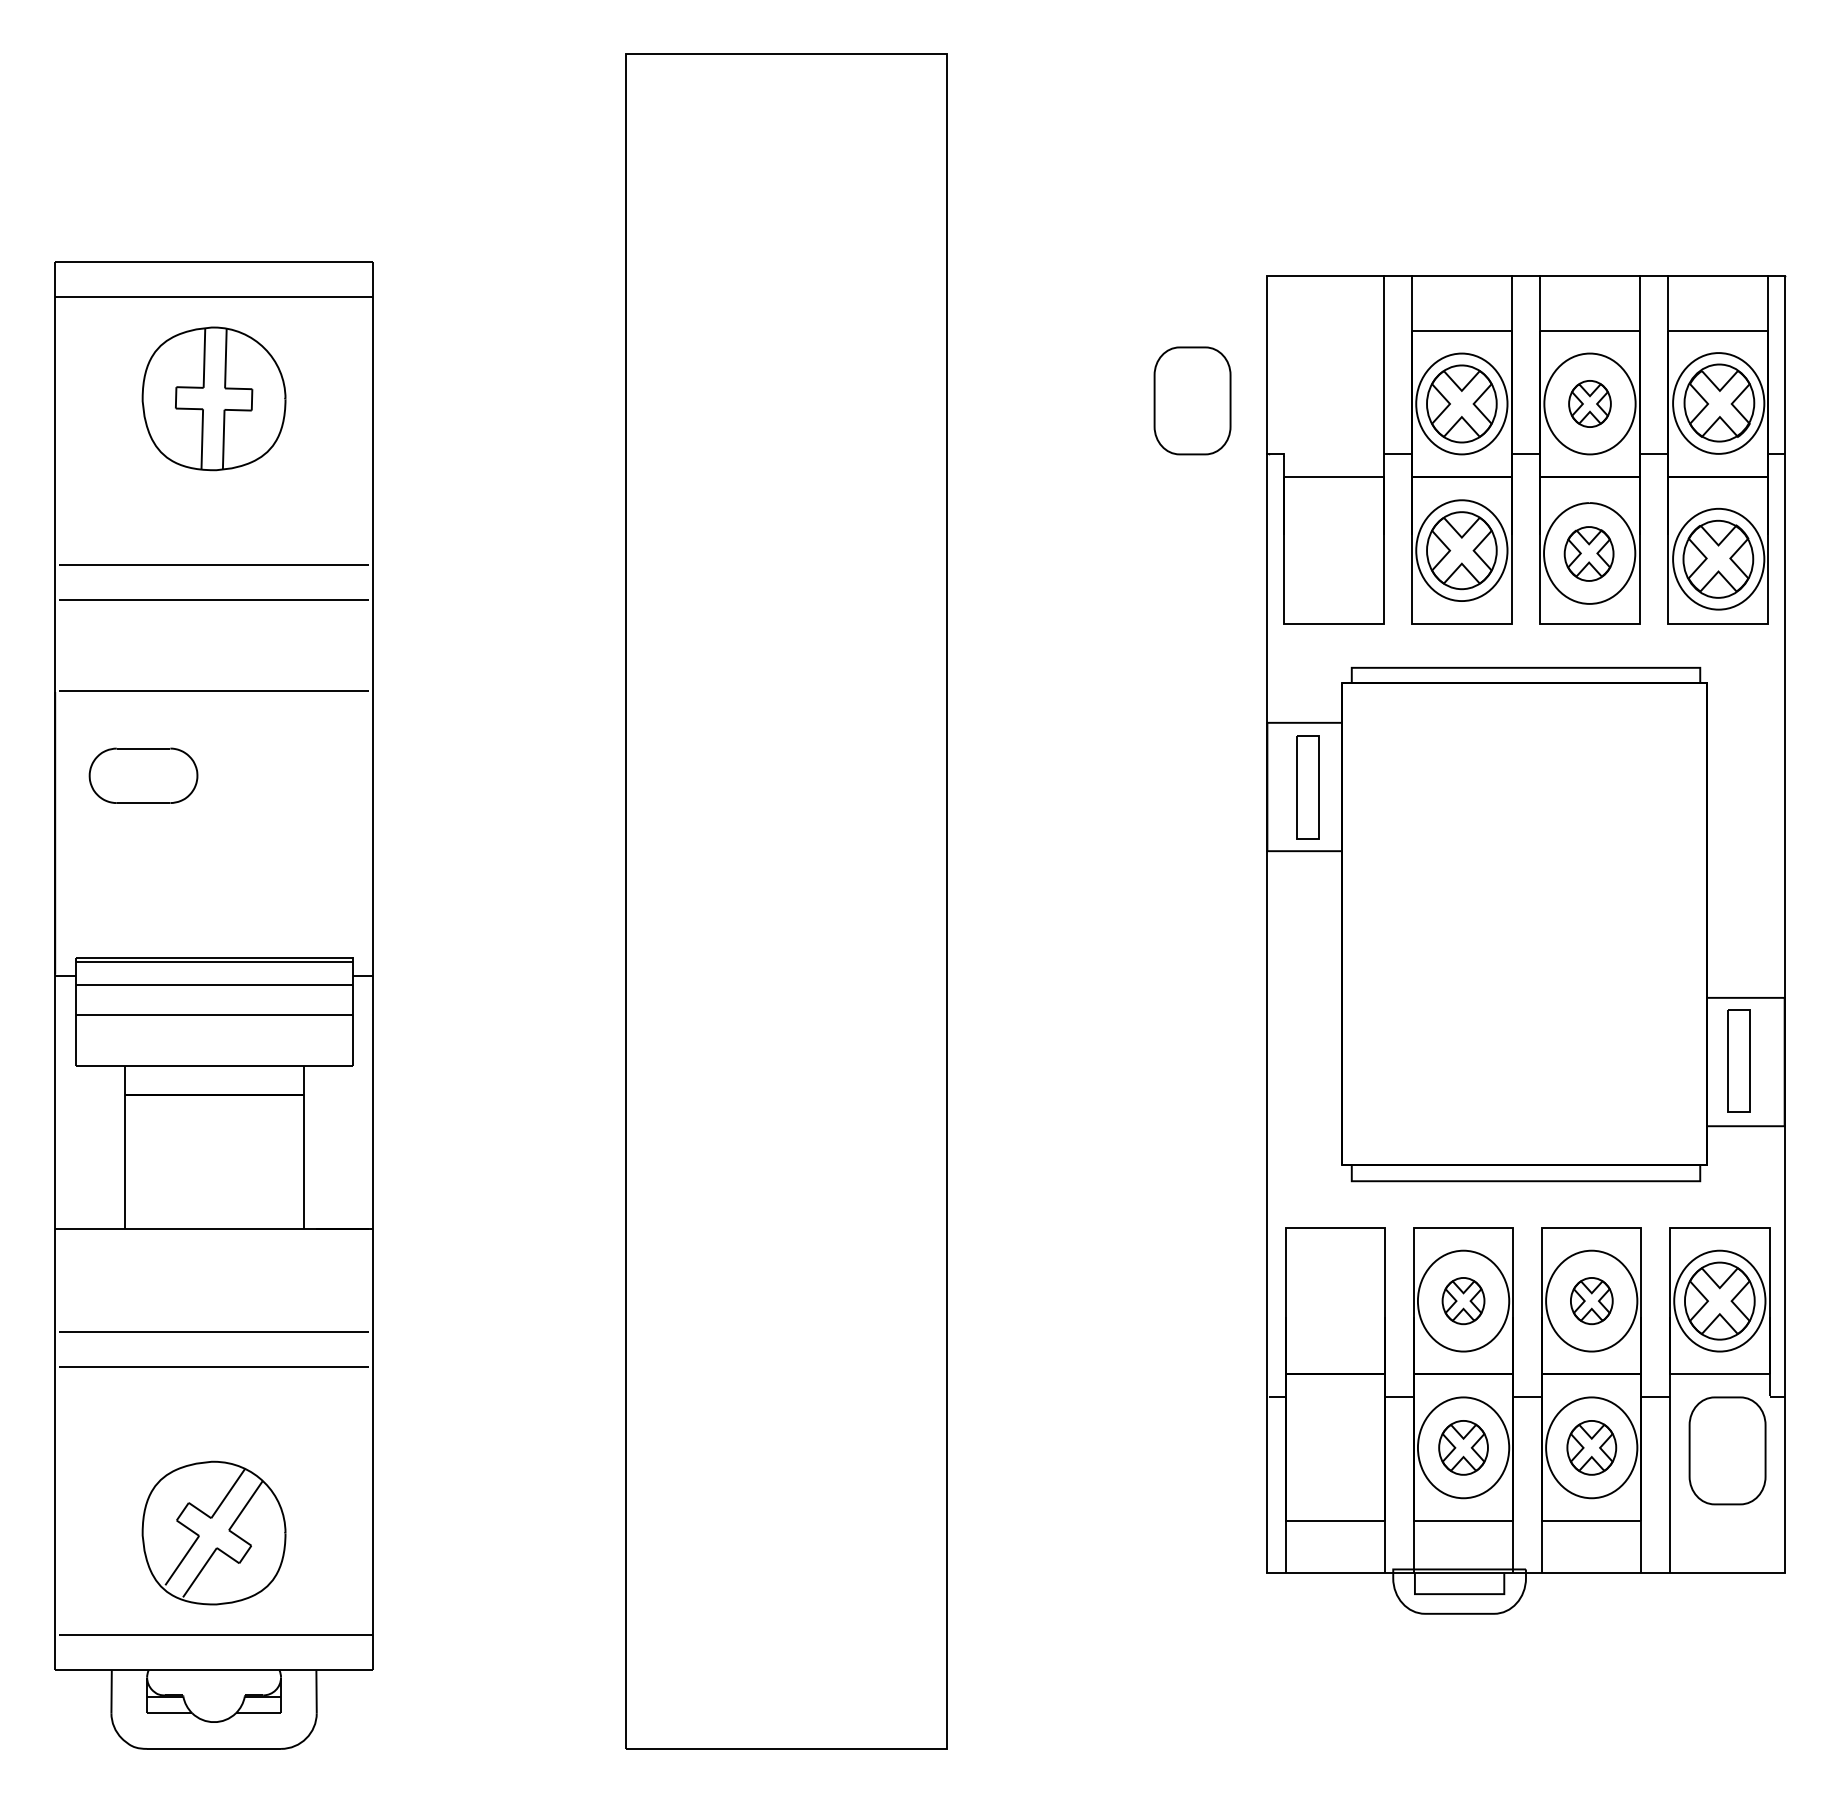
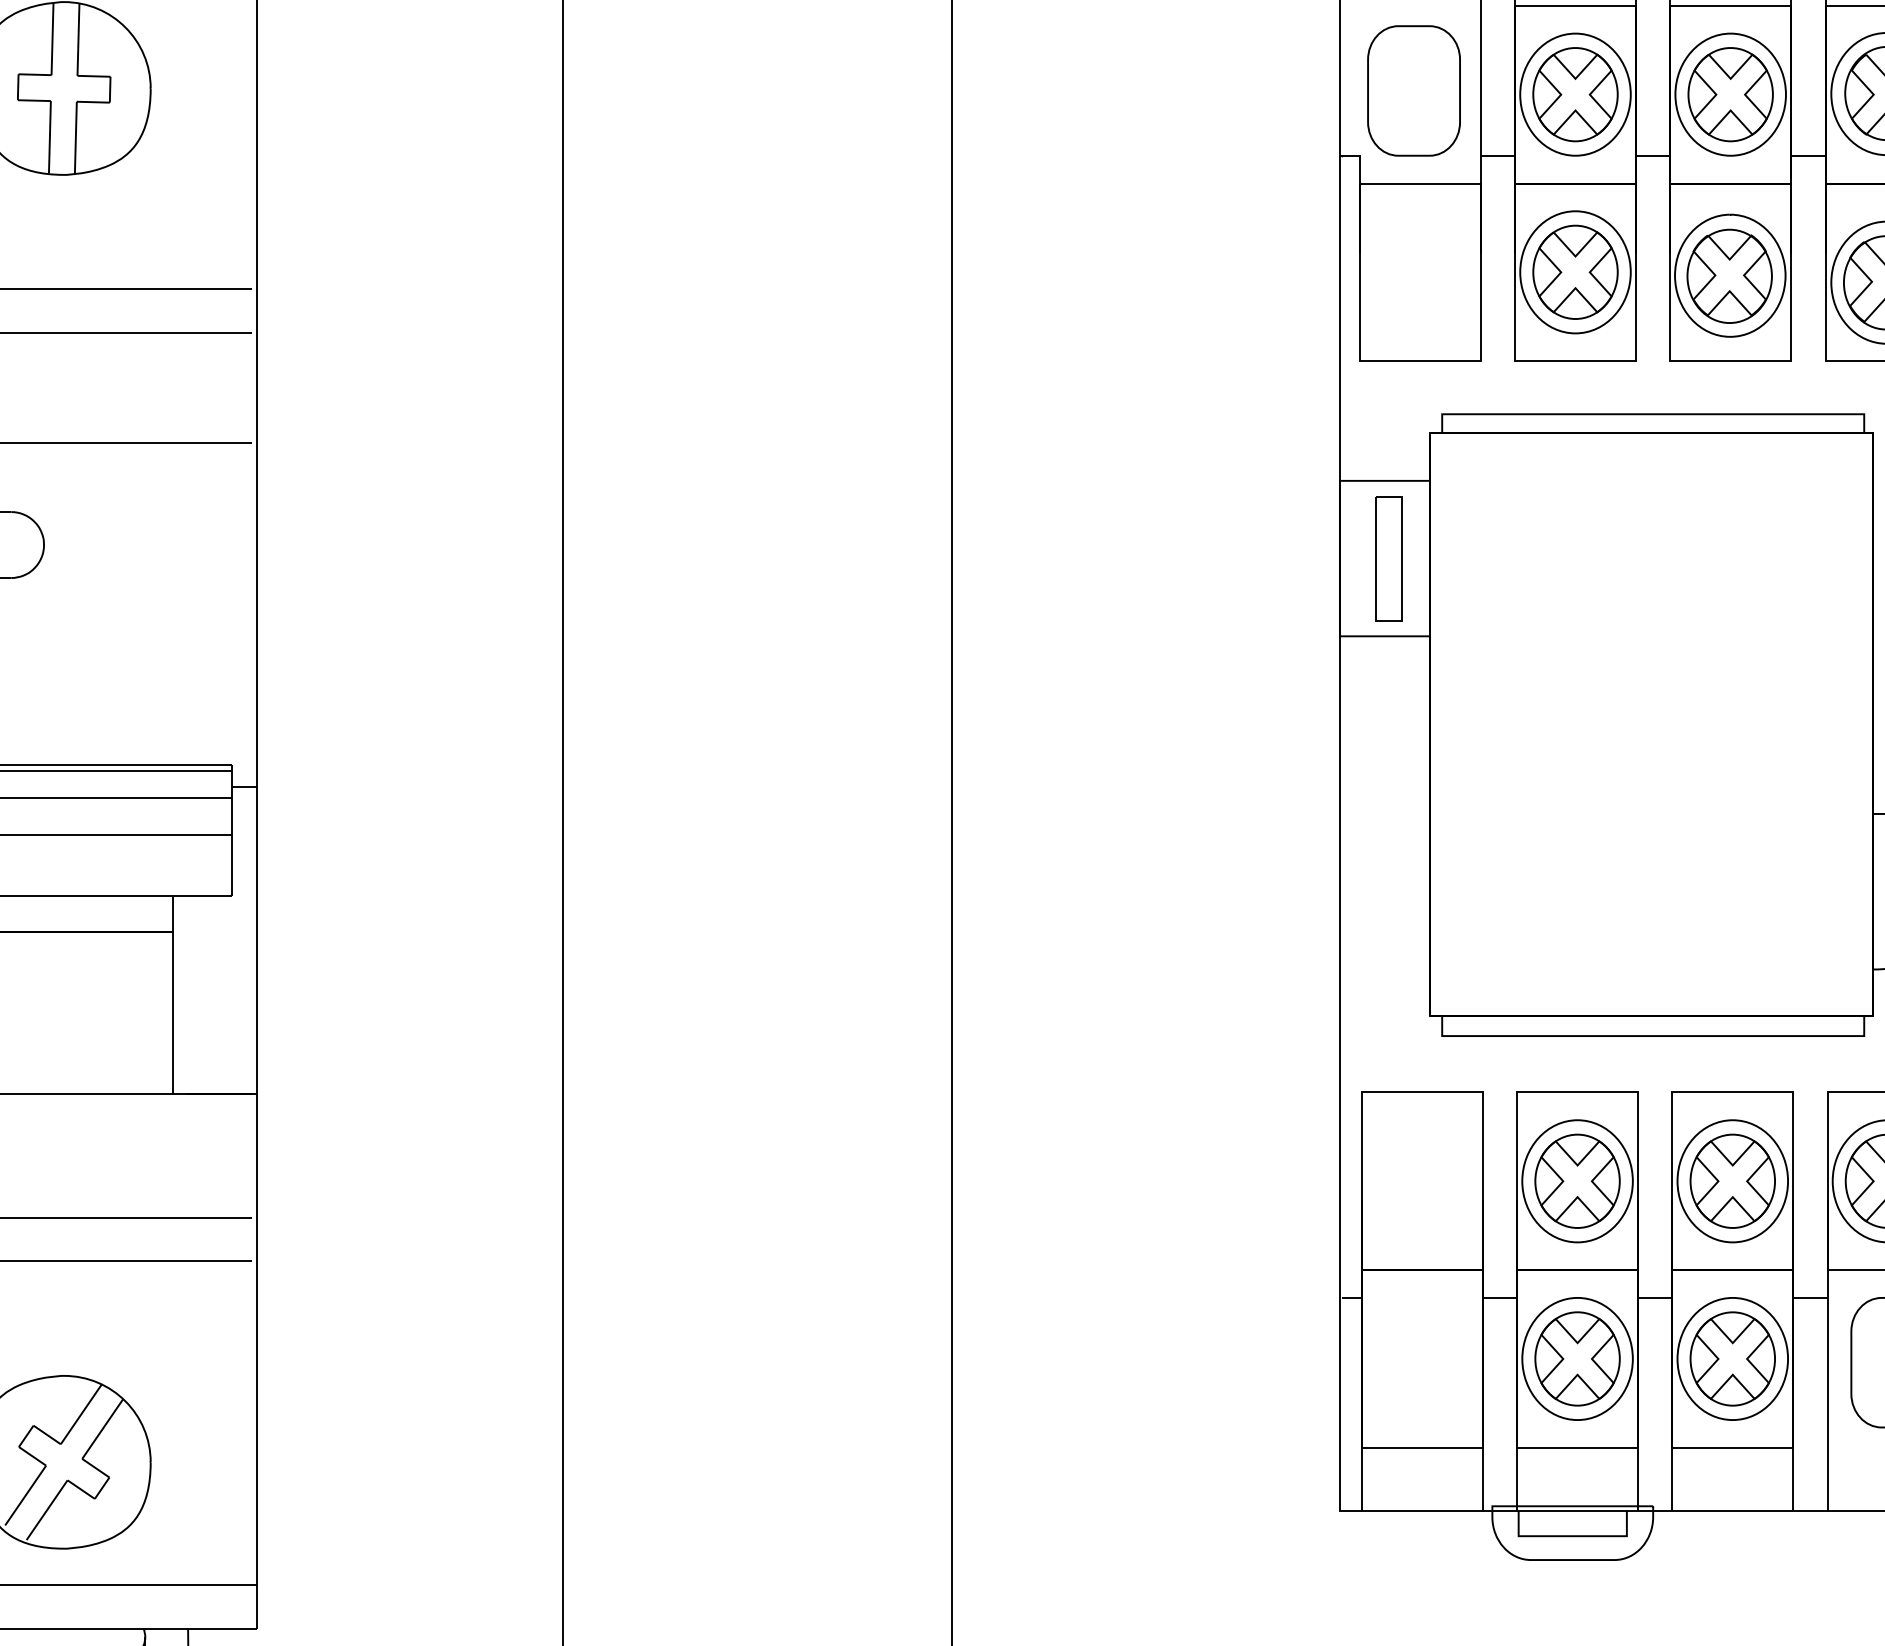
part: (1192, 400) -> (1413, 90), moved
part: (1589, 403) -> (1730, 94), size x1.67
part: (1588, 553) -> (1728, 275), size x1.43
part: (1463, 1300) -> (1577, 1180), size x1.67
part: (1591, 1300) -> (1732, 1180), size x1.67
part: (1463, 1447) -> (1577, 1358), size x1.43
part: (1591, 1447) -> (1732, 1358), size x1.43

